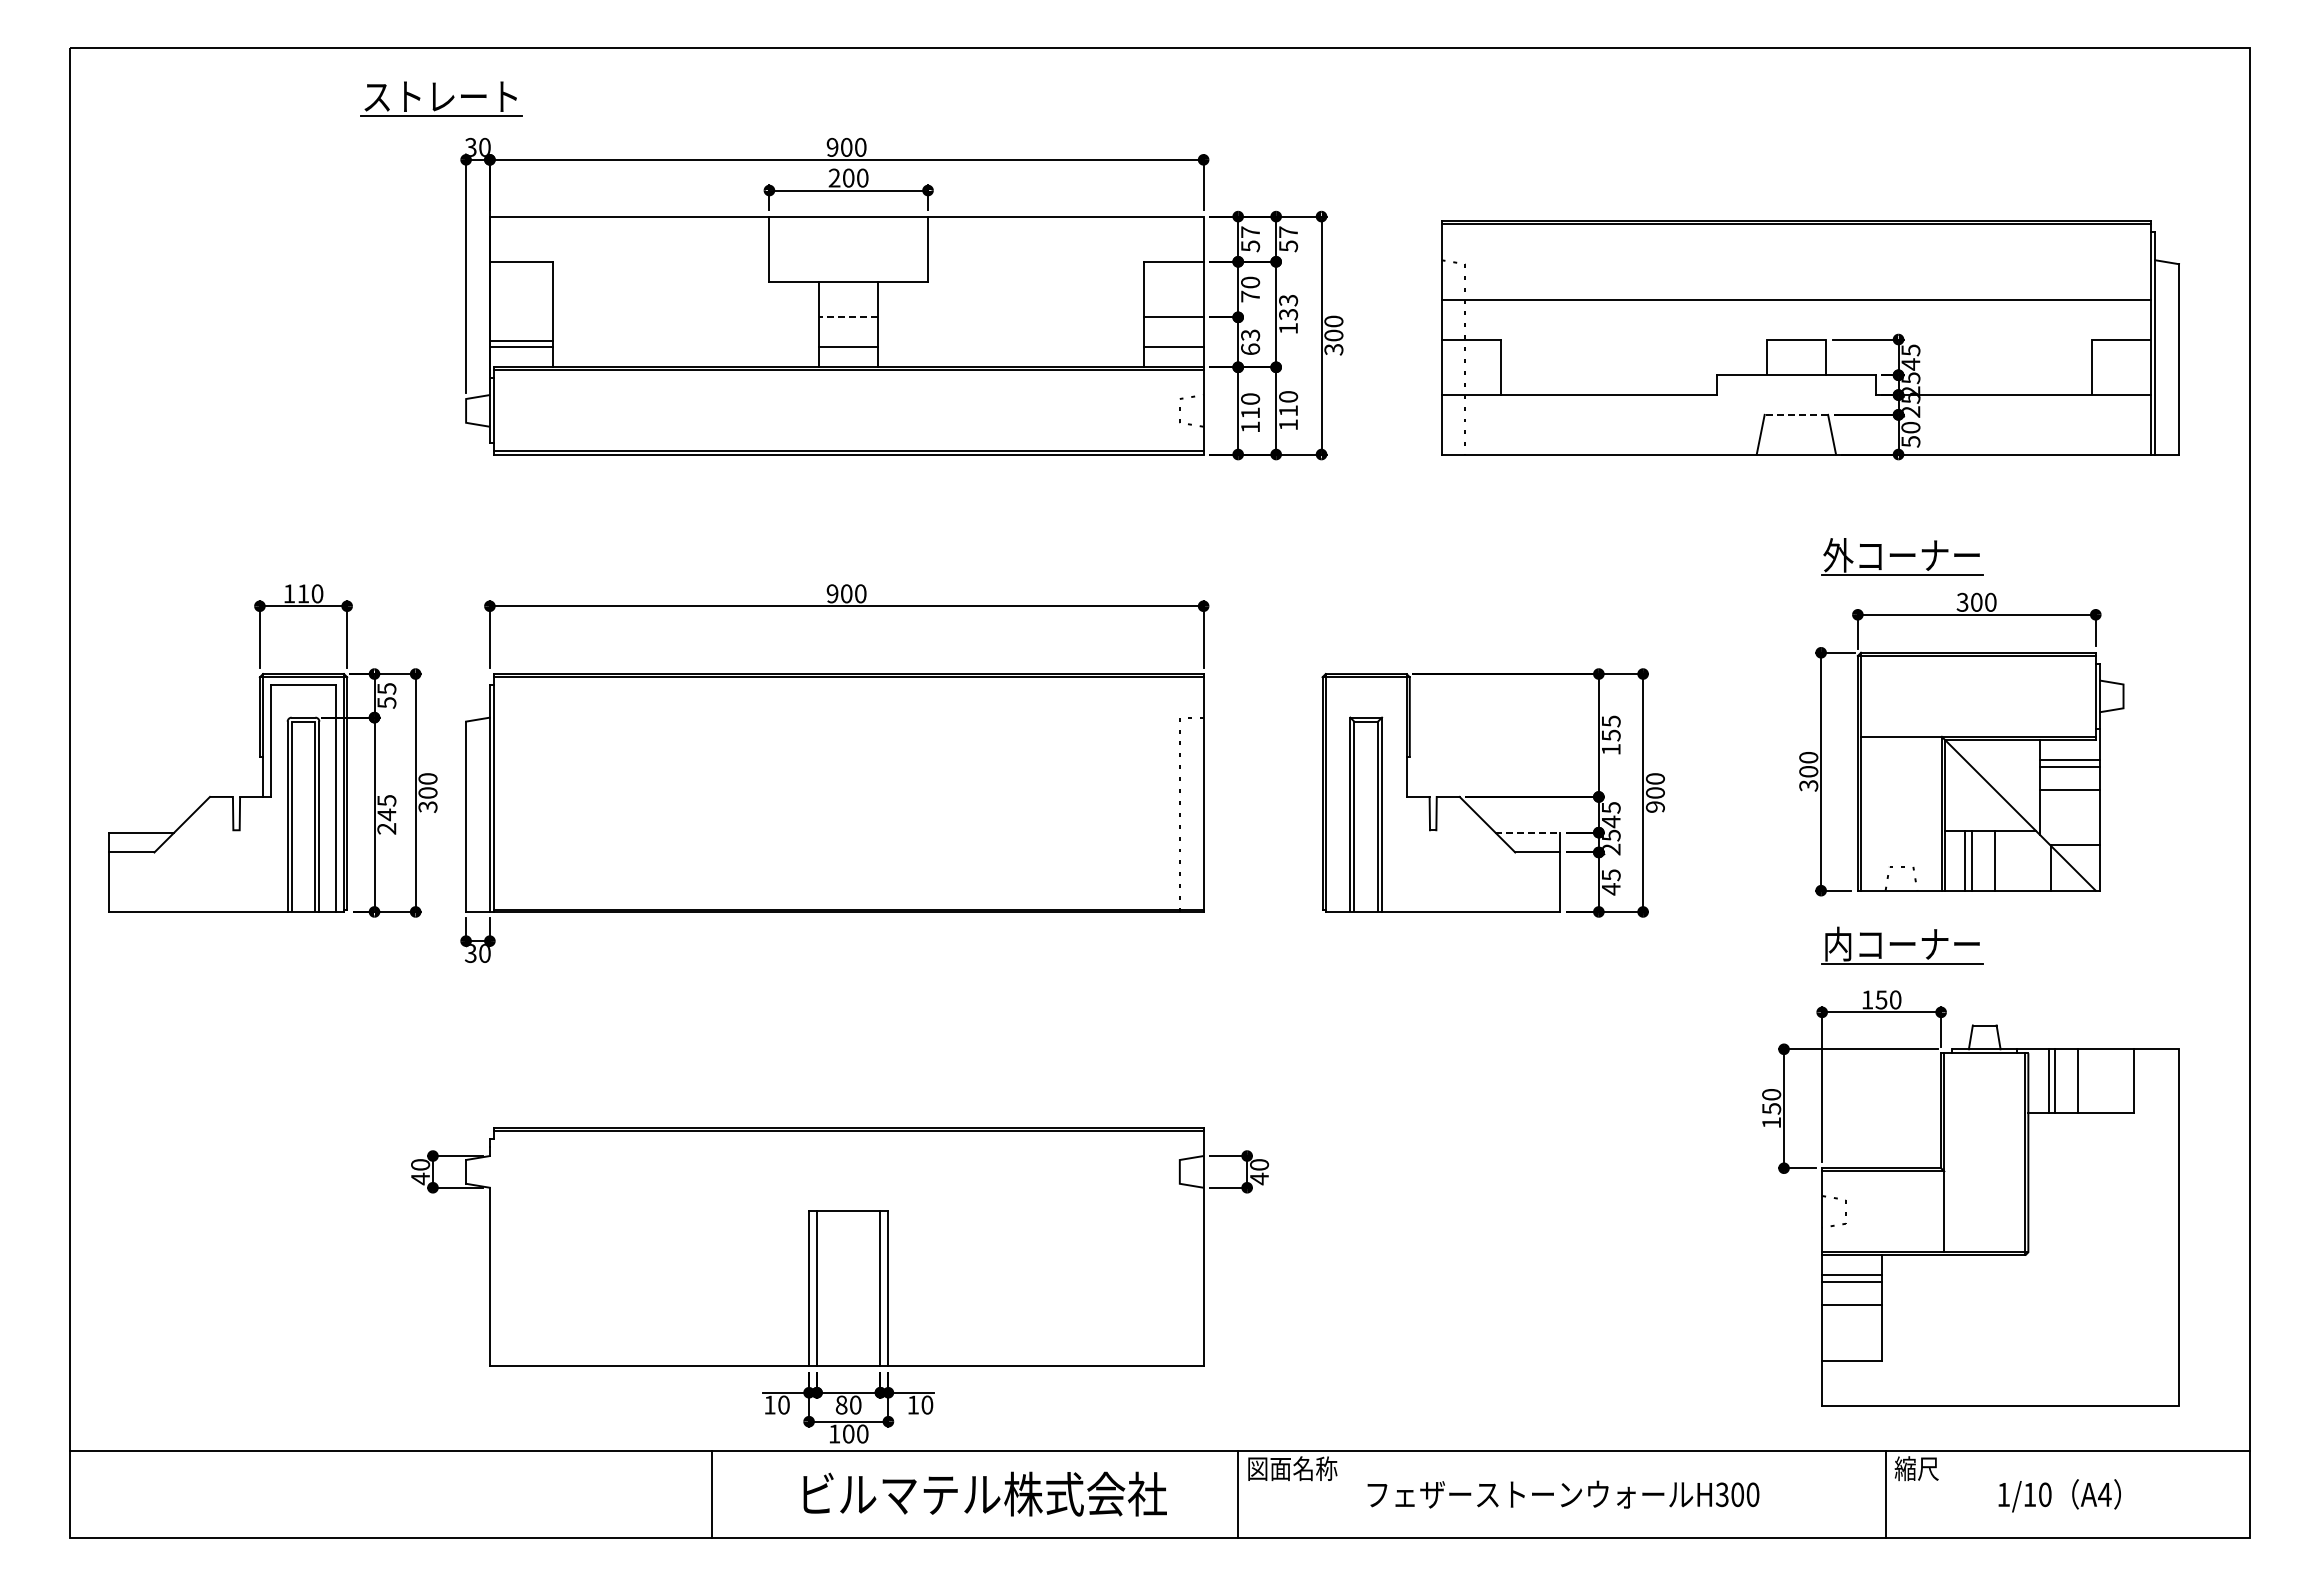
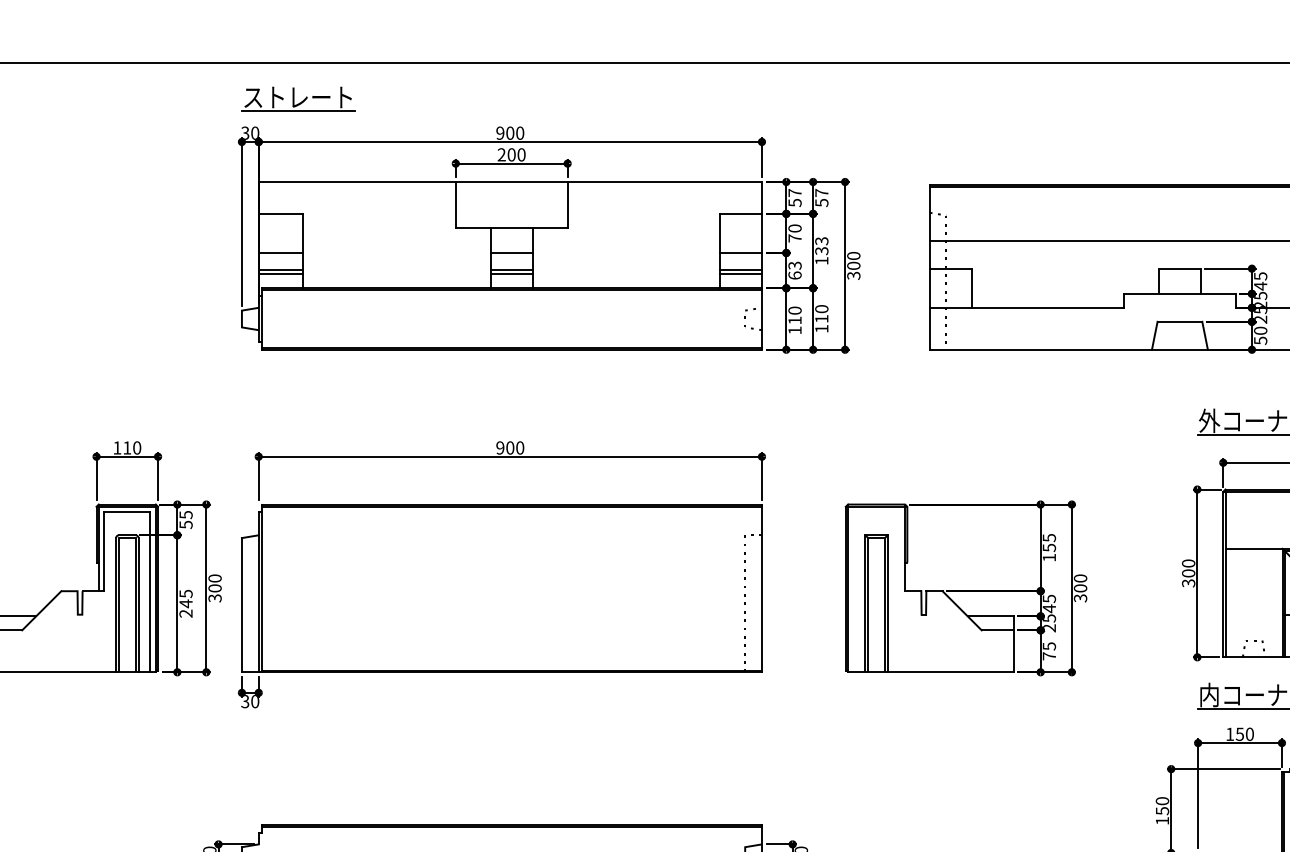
part: (441, 98) -> (298, 98), moved
line: (521, 317) -> (281, 253), added
line: (848, 317) -> (511, 253), dashed -> solid
line: (848, 340) -> (511, 269), added
line: (1173, 340) -> (740, 269), added
line: (1796, 414) -> (1180, 321), dashed -> solid
text: (1655, 807) -> (1080, 598), 900 -> 300
line: (1527, 832) -> (990, 616), dashed -> solid
text: (1611, 889) -> (1049, 656), 45 -> 75

